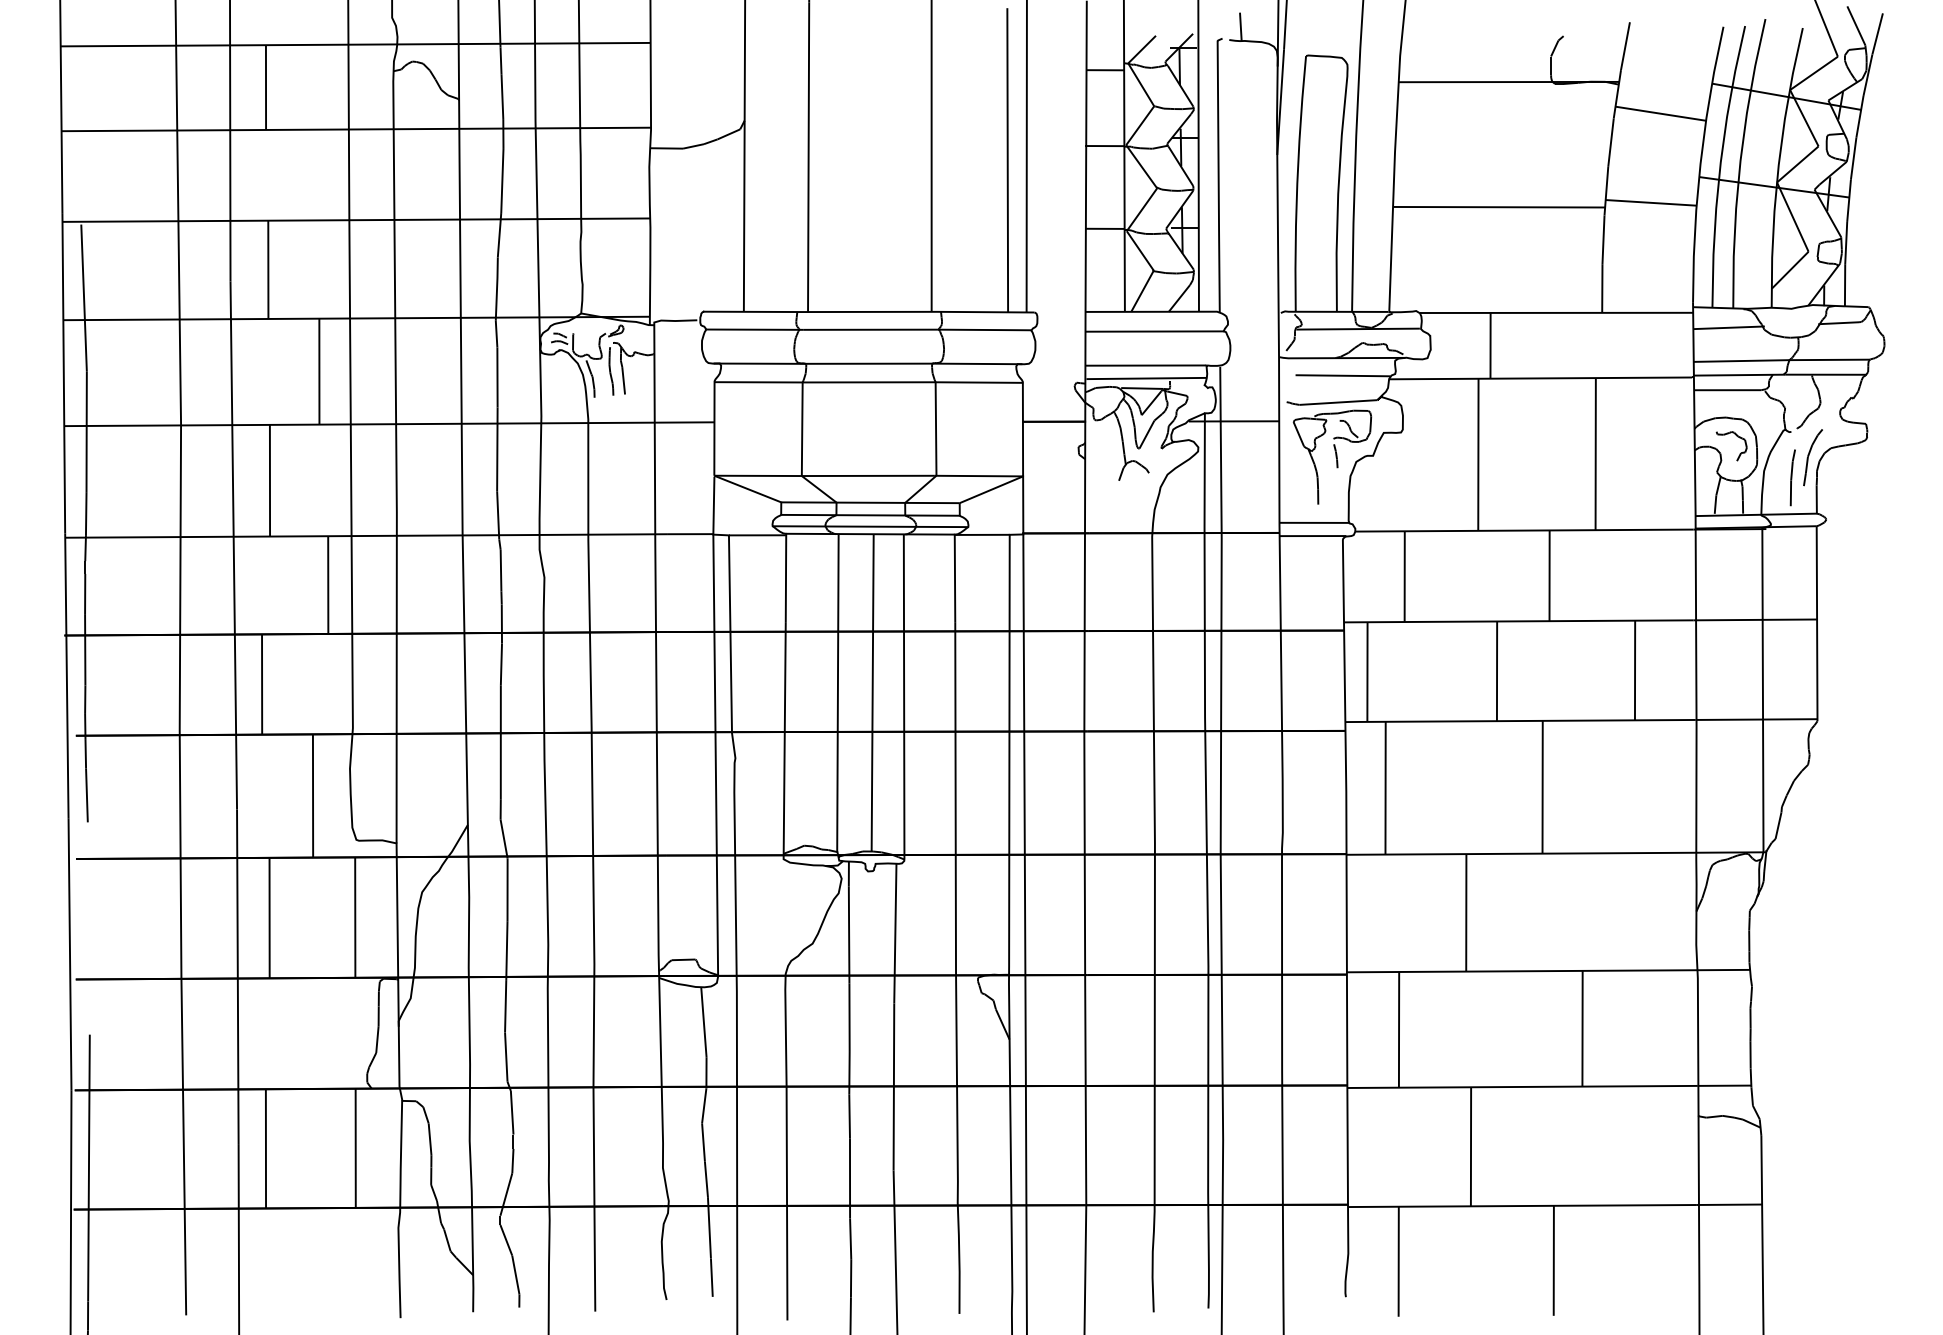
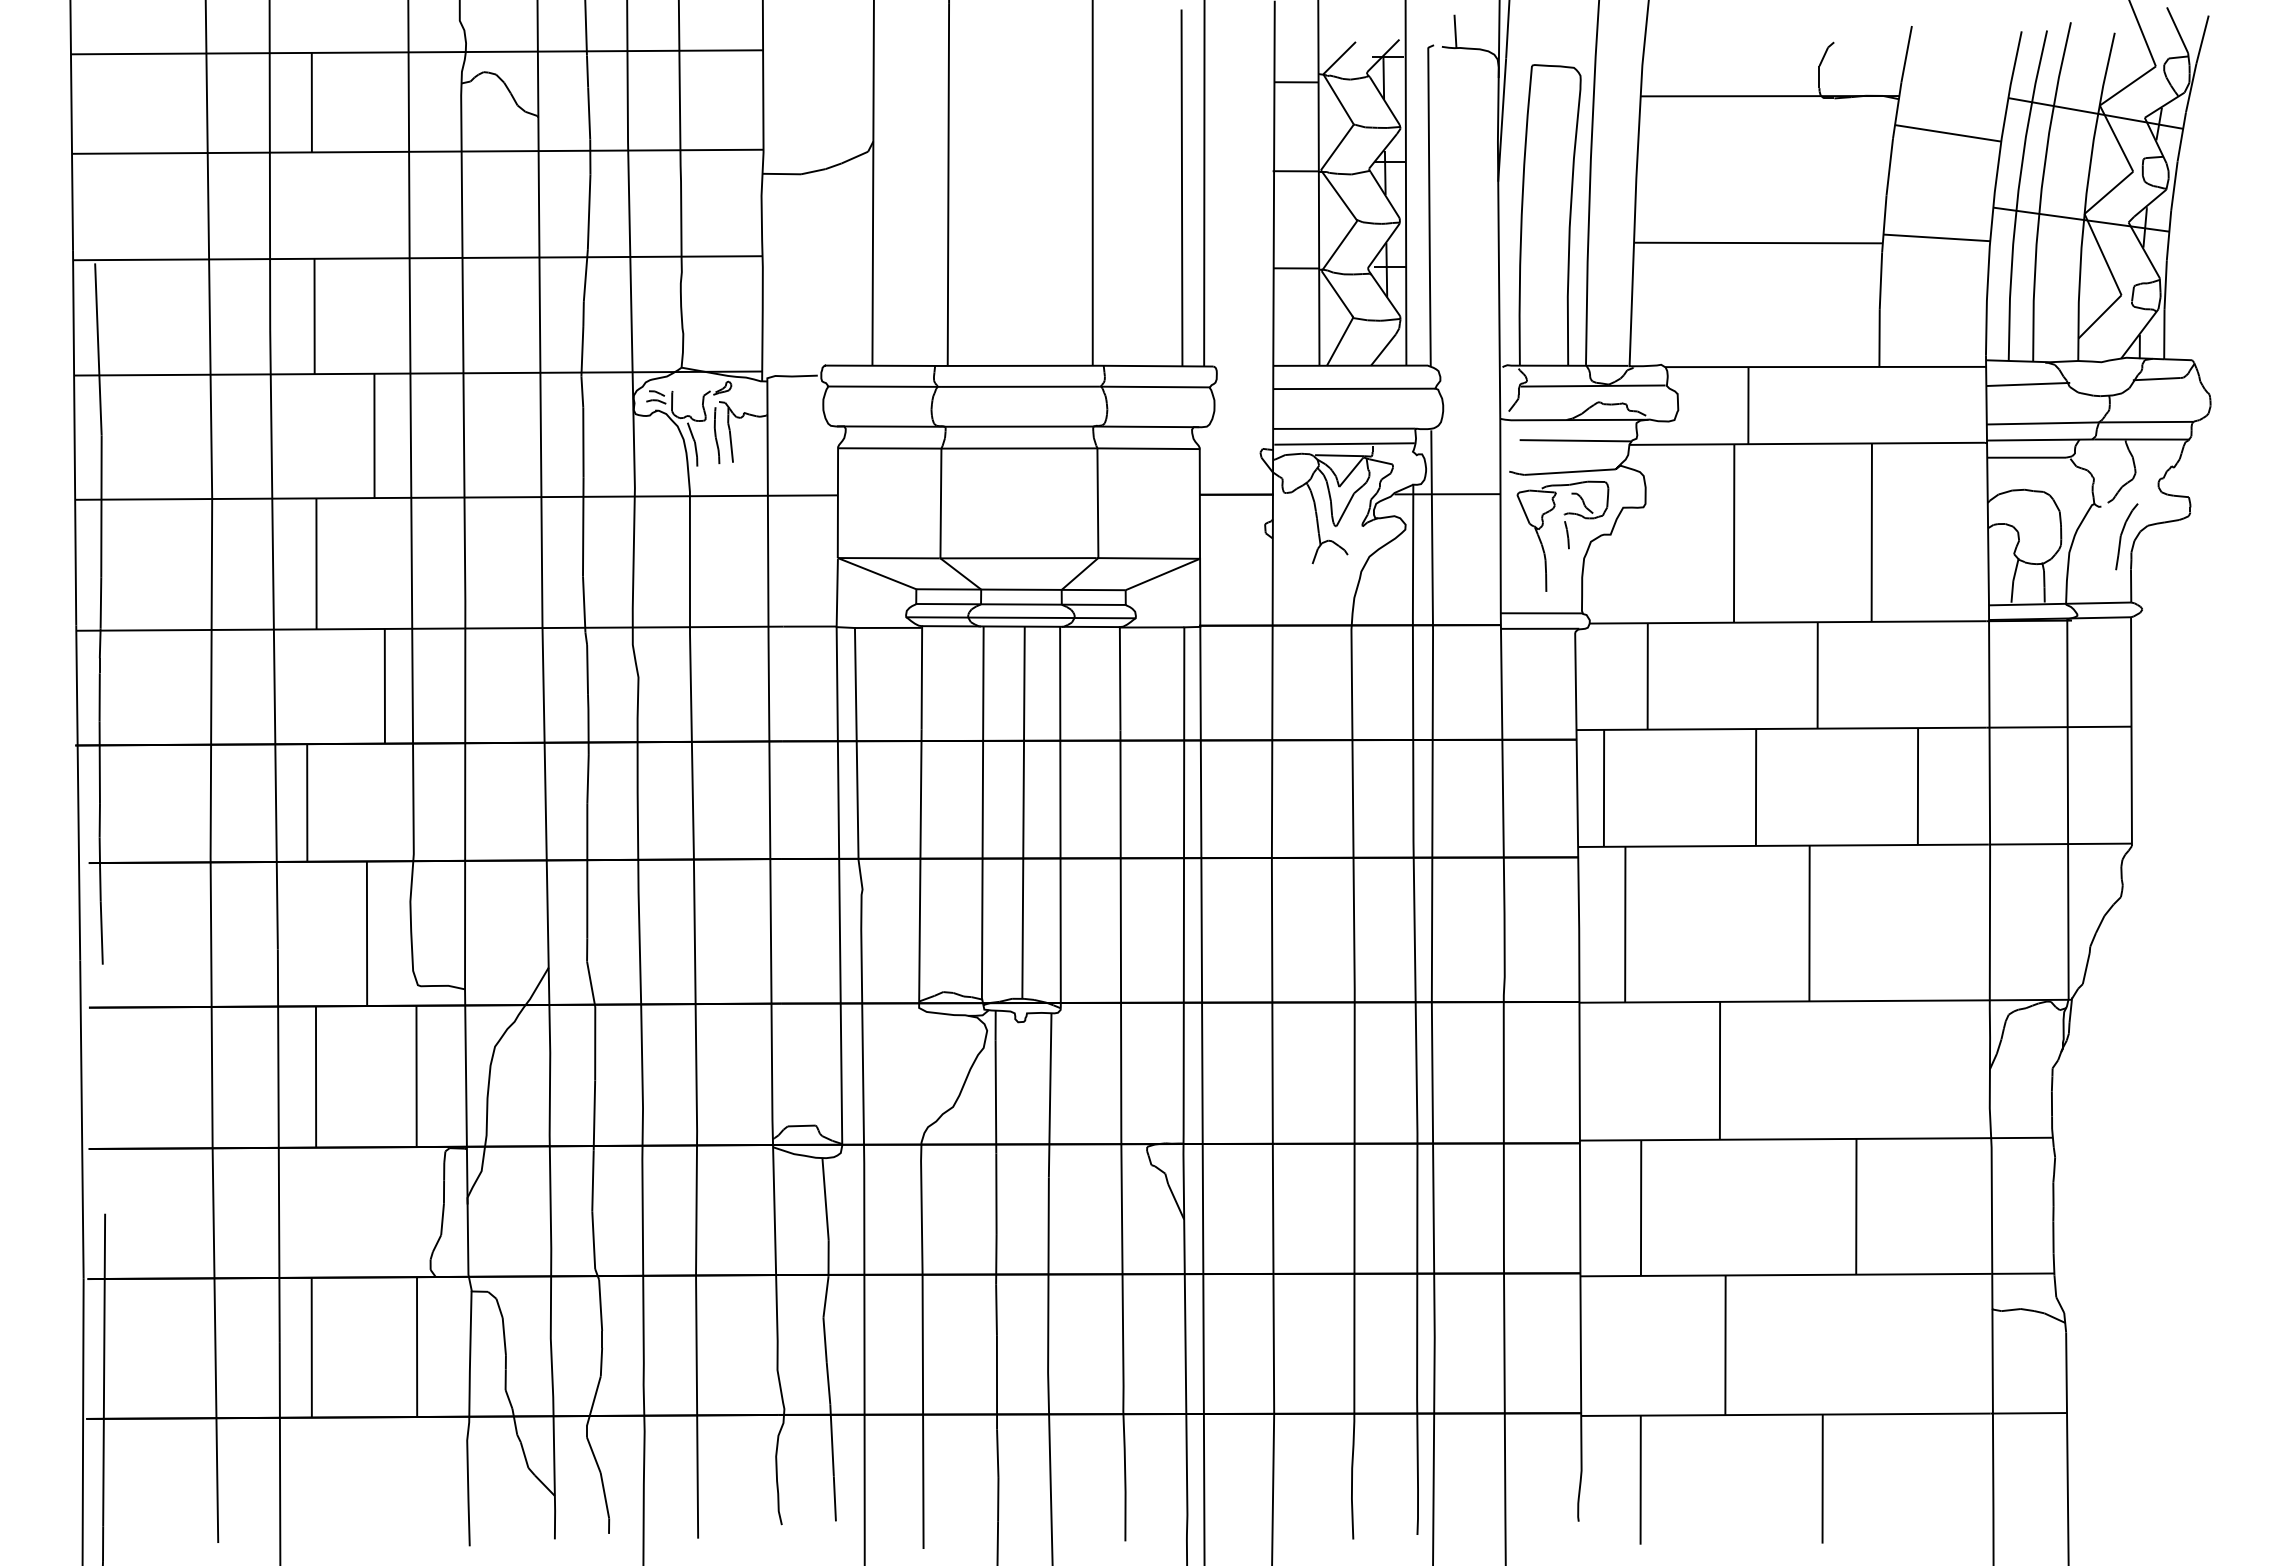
curve: (1736, 436) -> (2037, 512), removed
line: (1792, 477) -> (2102, 560), removed

